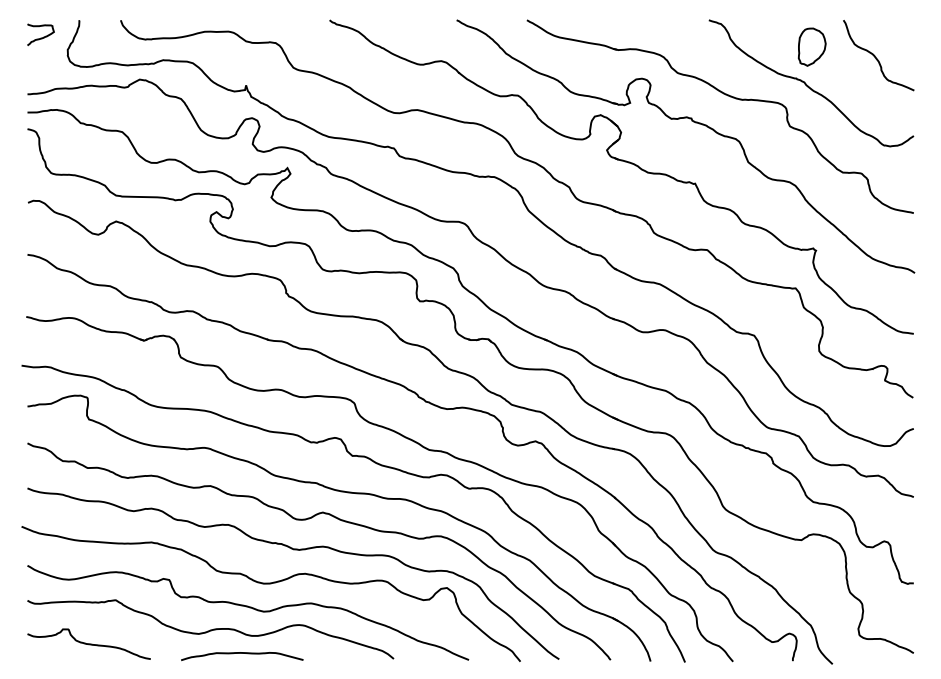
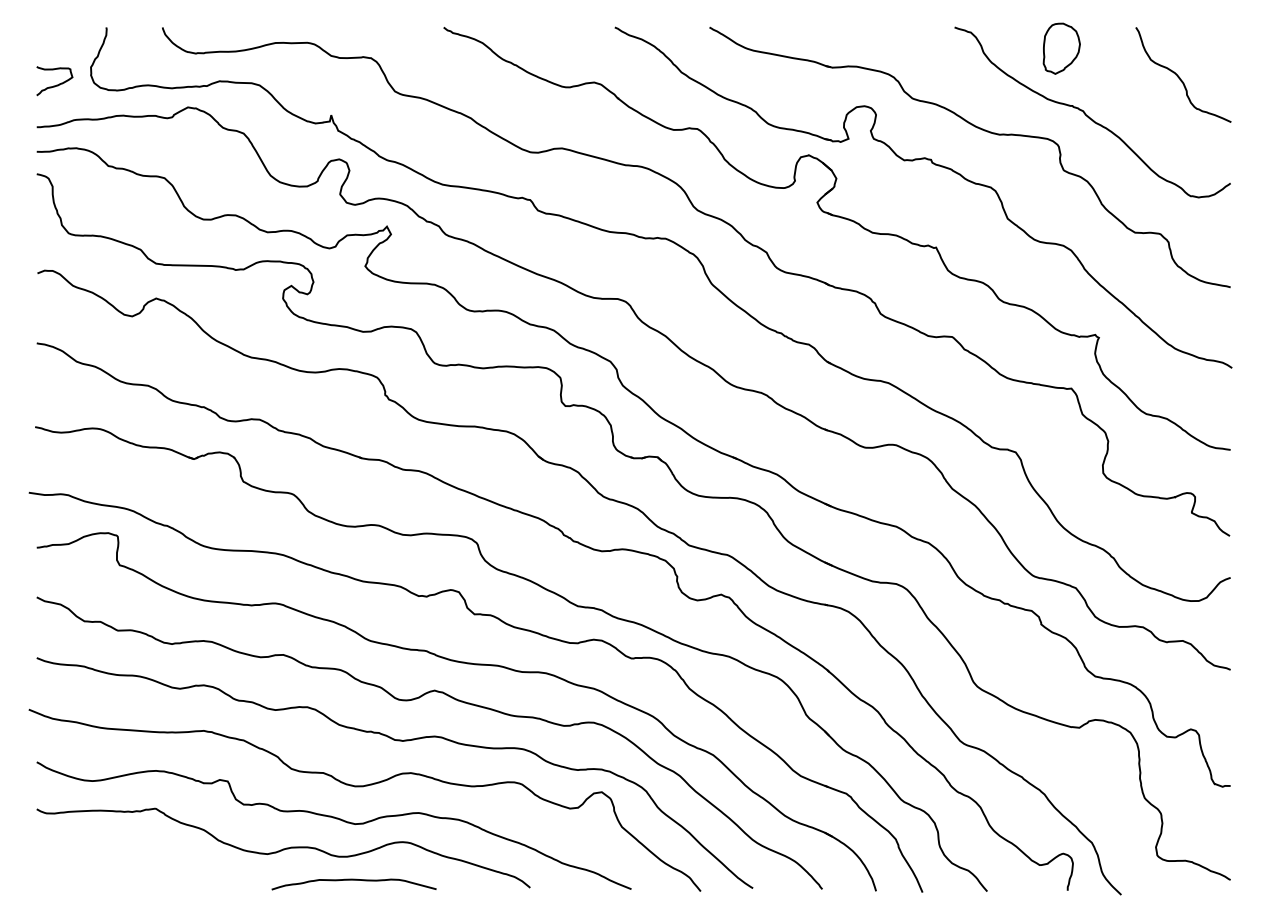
curve: (42, 37) -> (56, 84), moved
part: (812, 46) -> (1061, 48), moved
curve: (88, 643) -> (119, 867), removed
curve: (241, 653) -> (353, 880), moved

